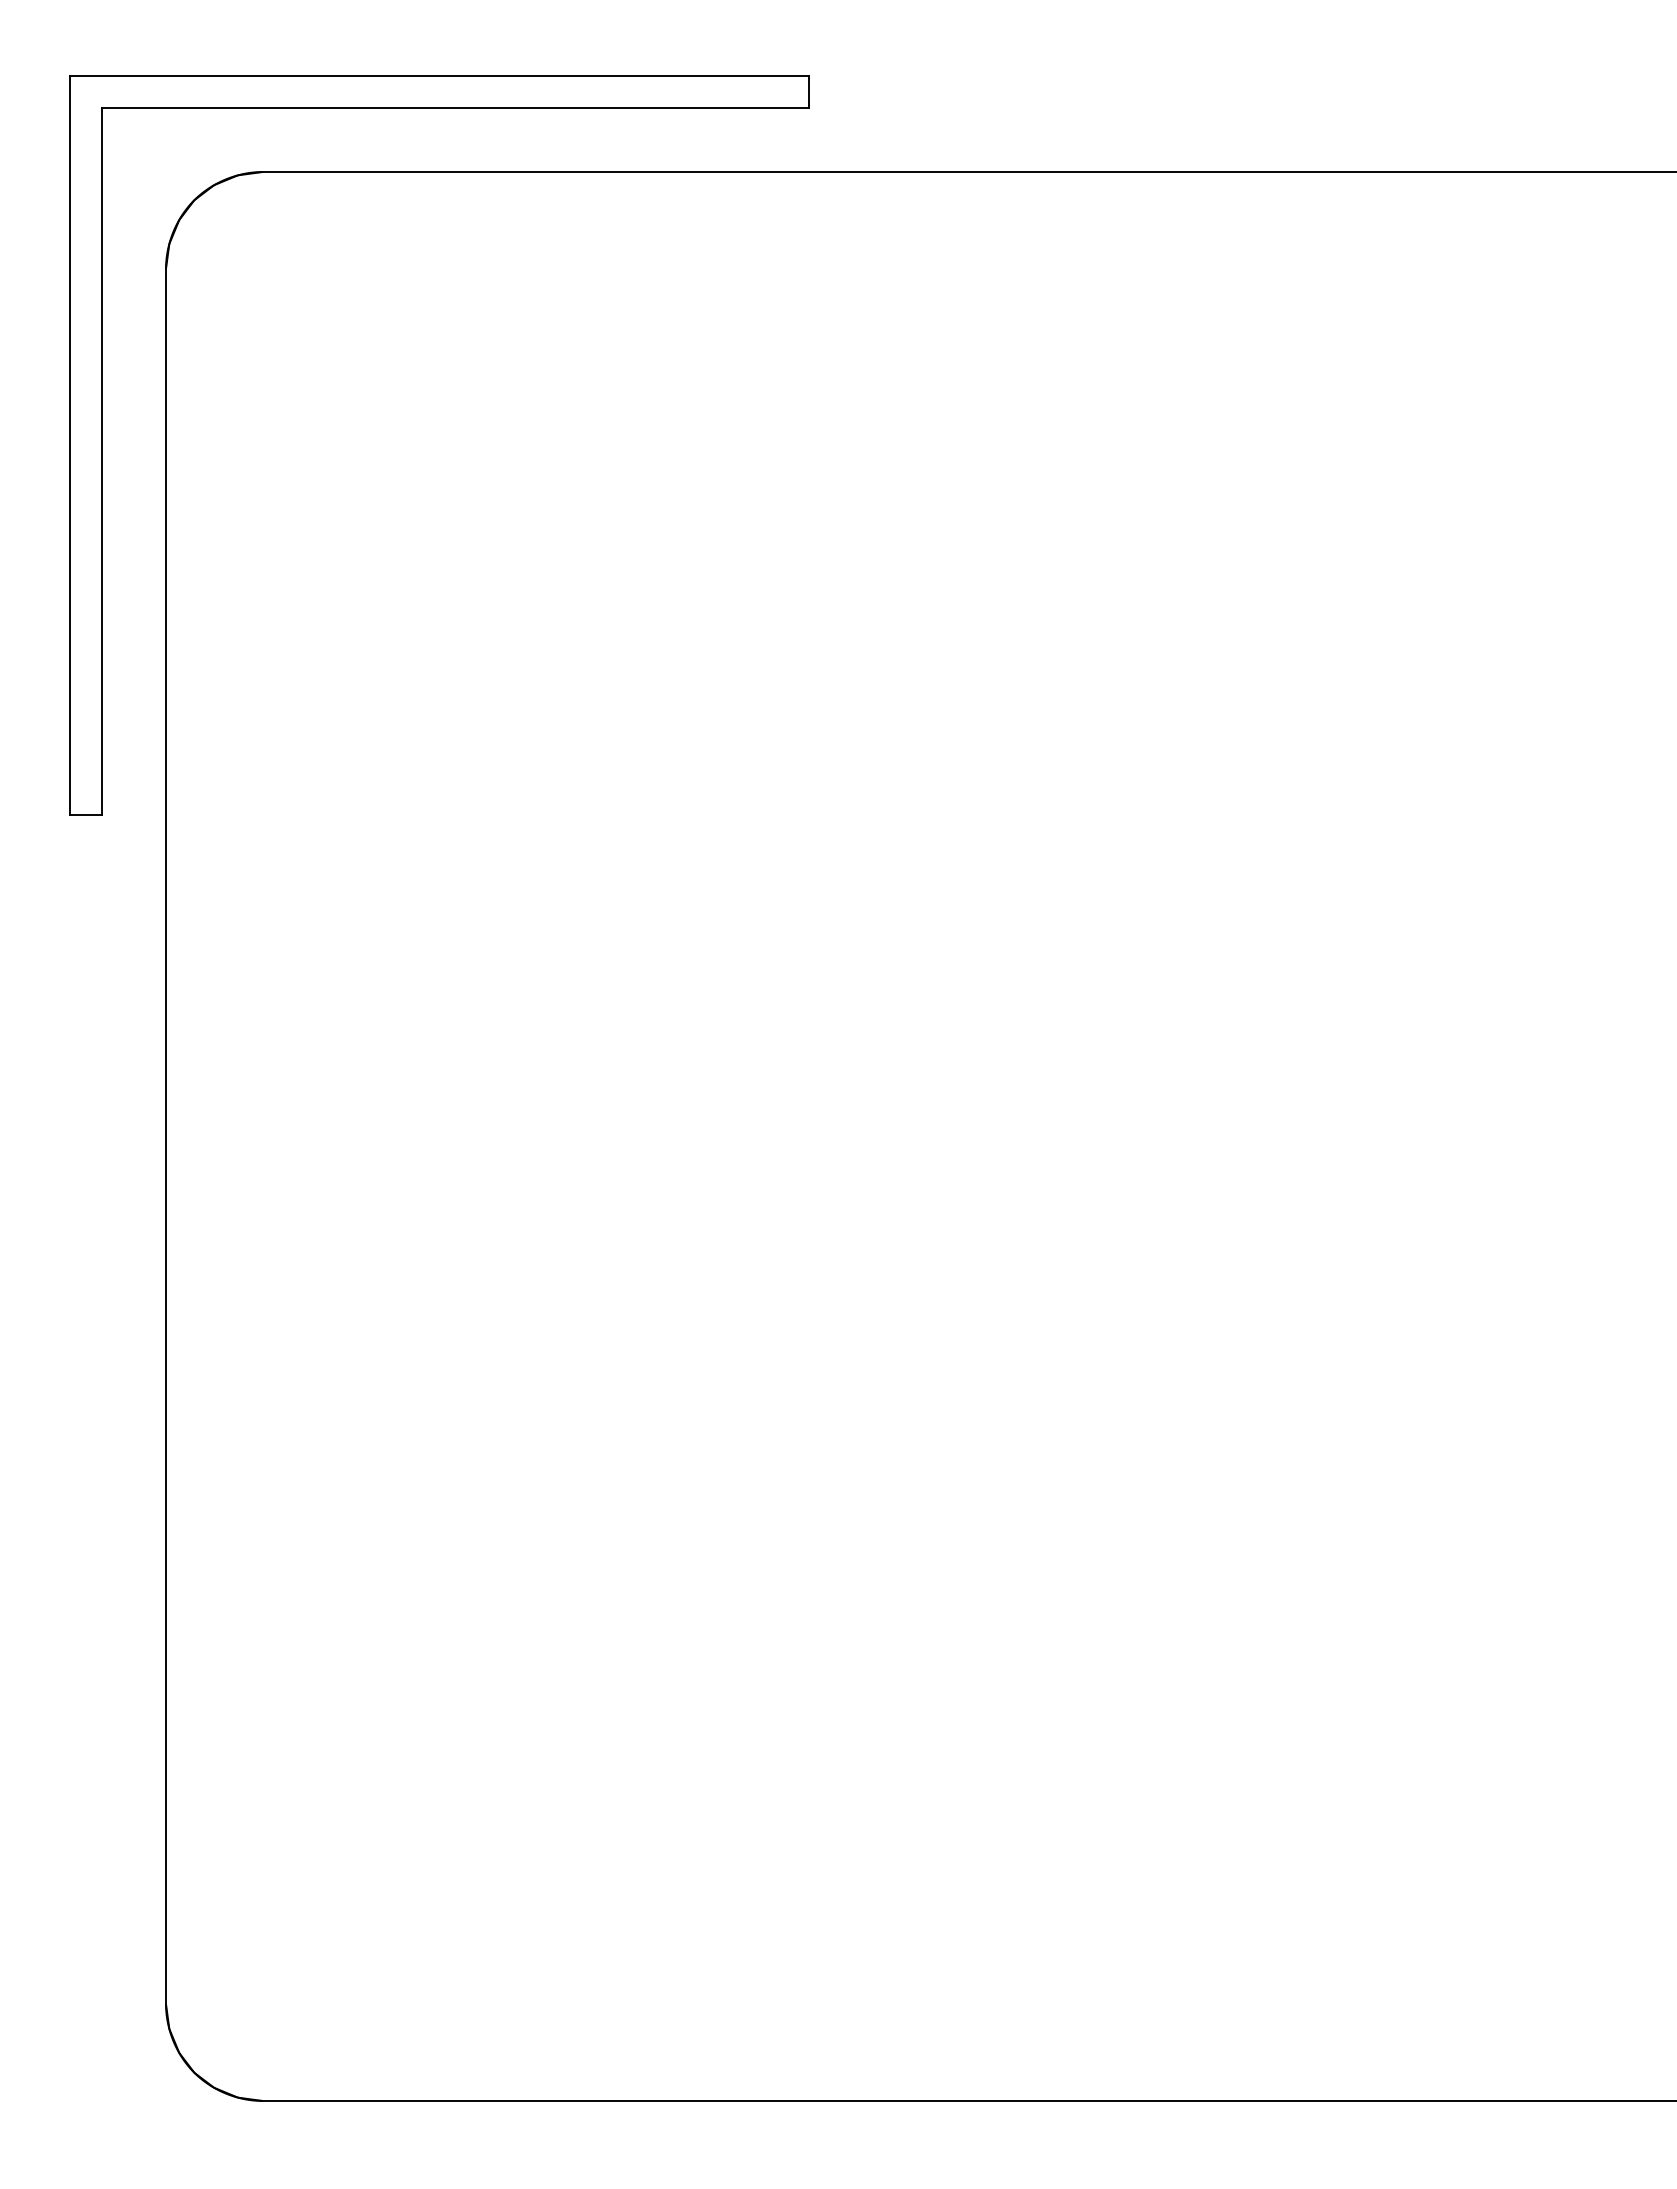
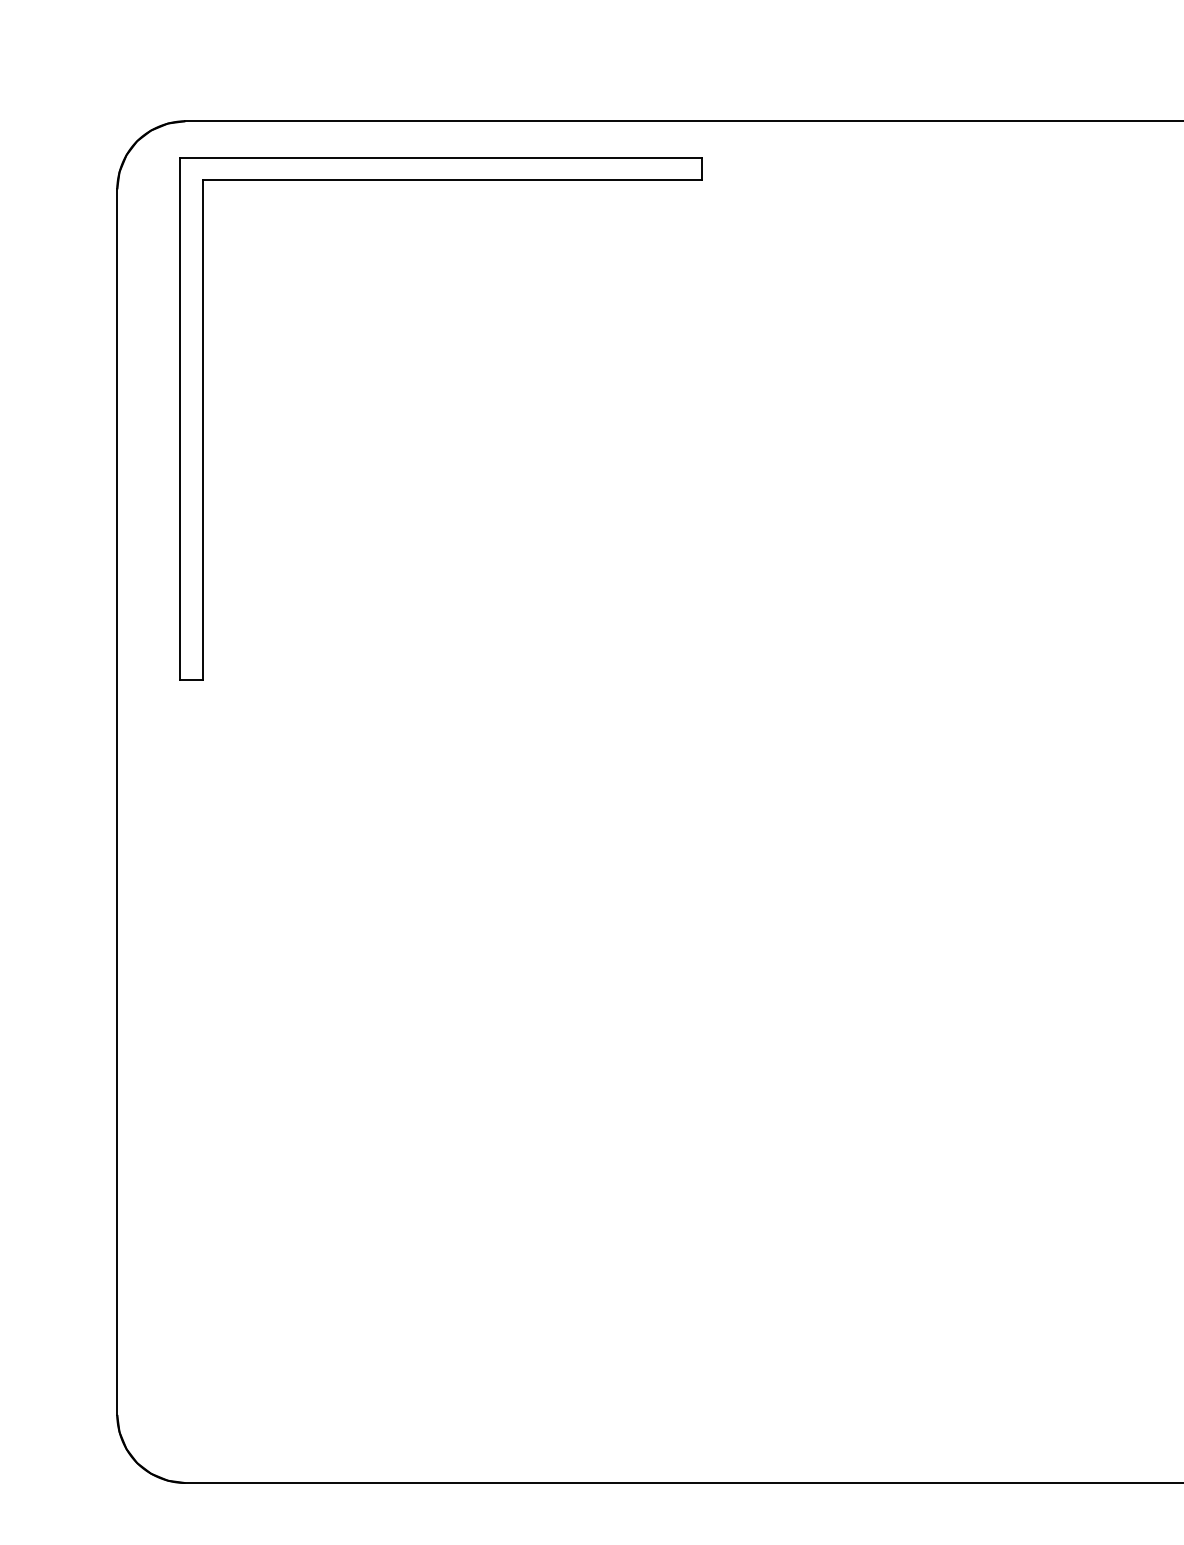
part: (439, 108) -> (441, 180), moved

